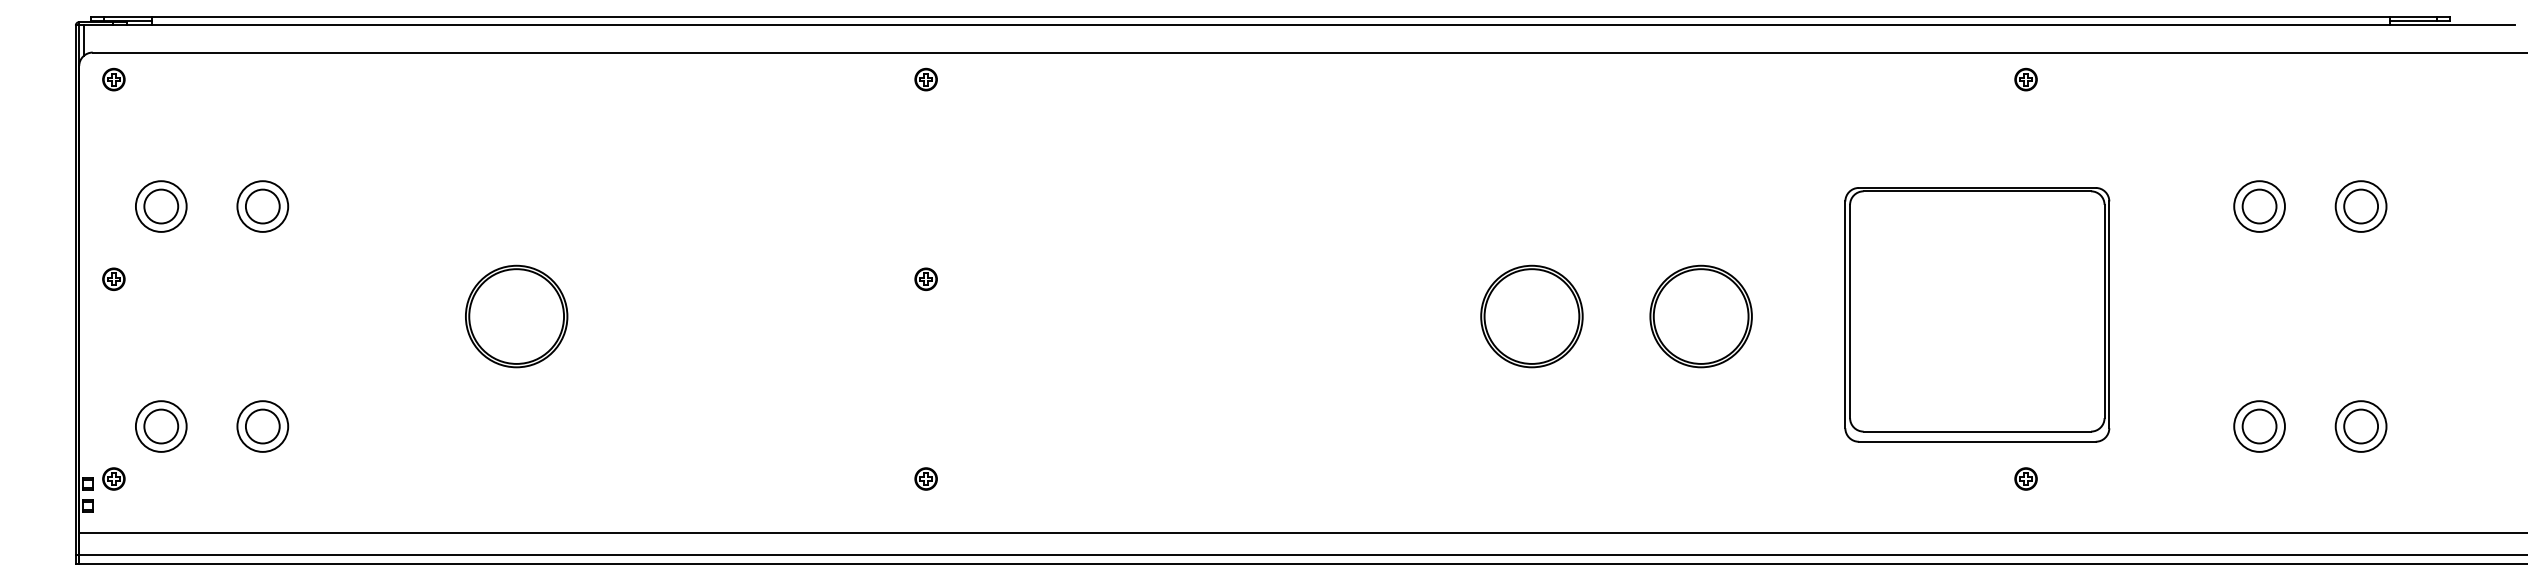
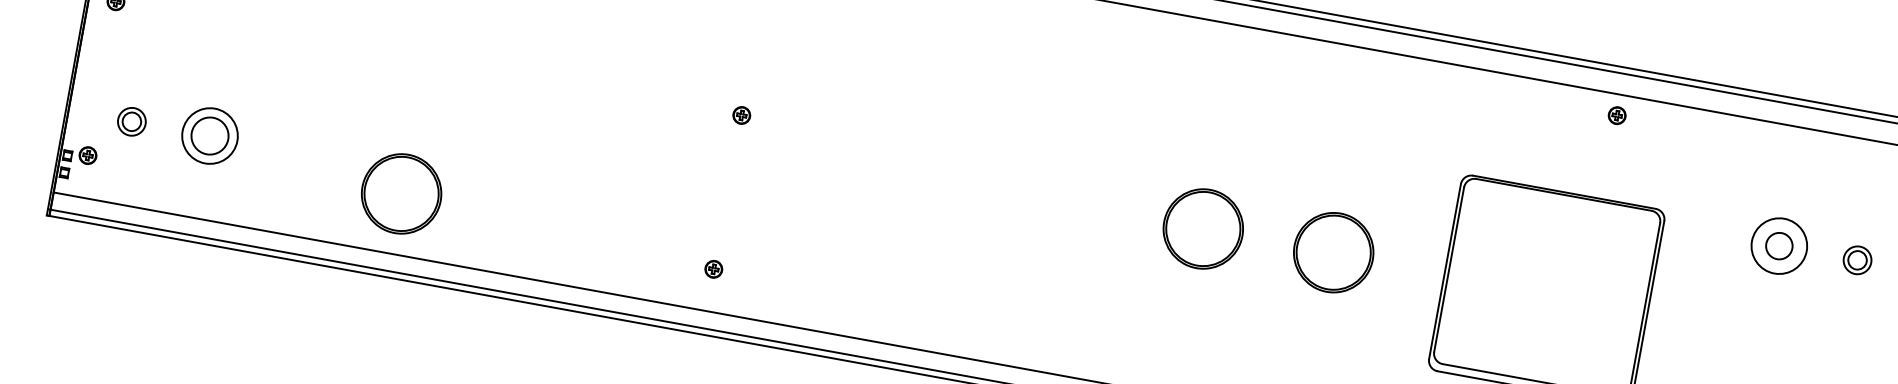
circle: (2259, 206) -> (1779, 246), size x1.4
part: (2360, 206) -> (1857, 260), size x0.7
part: (516, 316) -> (401, 193), moved
part: (161, 426) -> (132, 121), size x0.7
part: (262, 426) -> (209, 135), size x1.4

